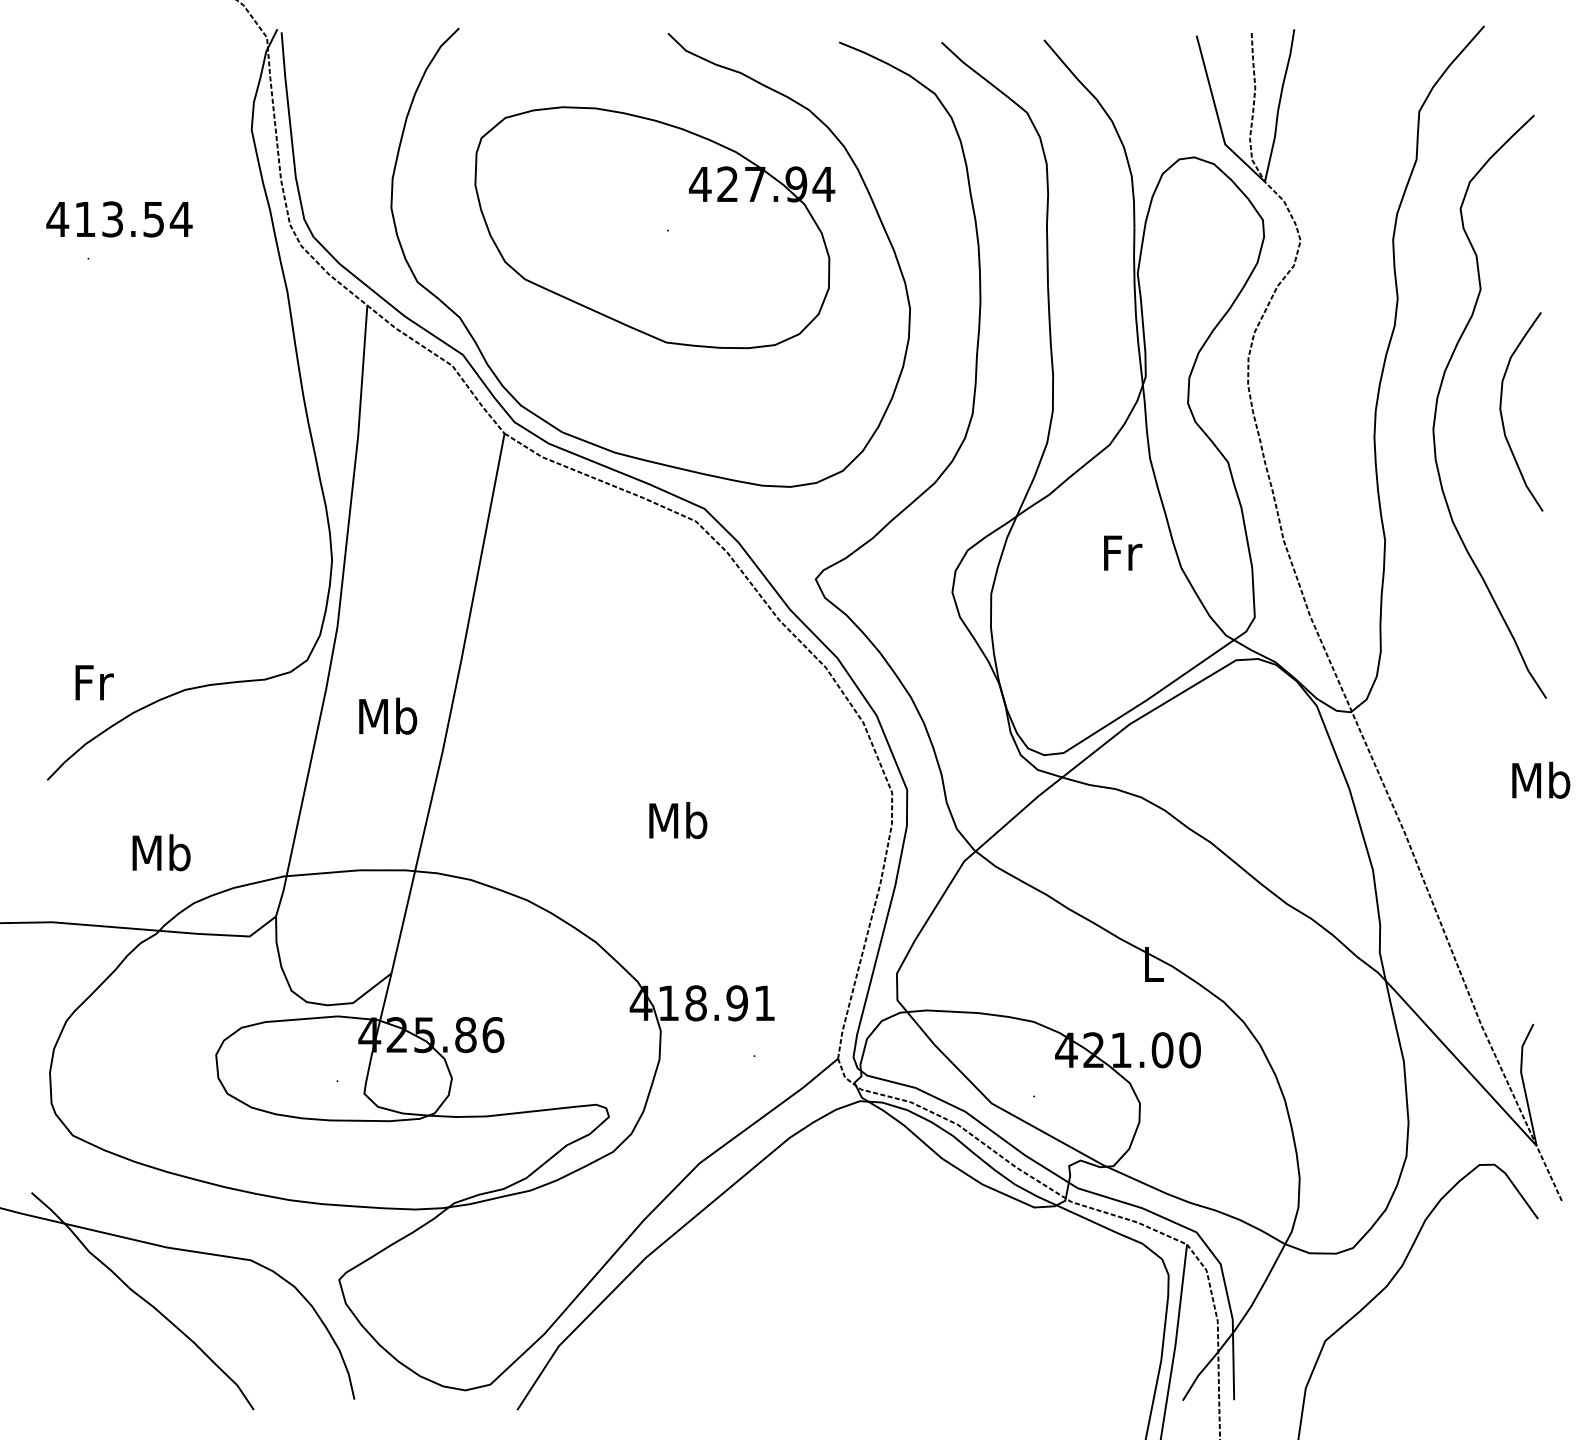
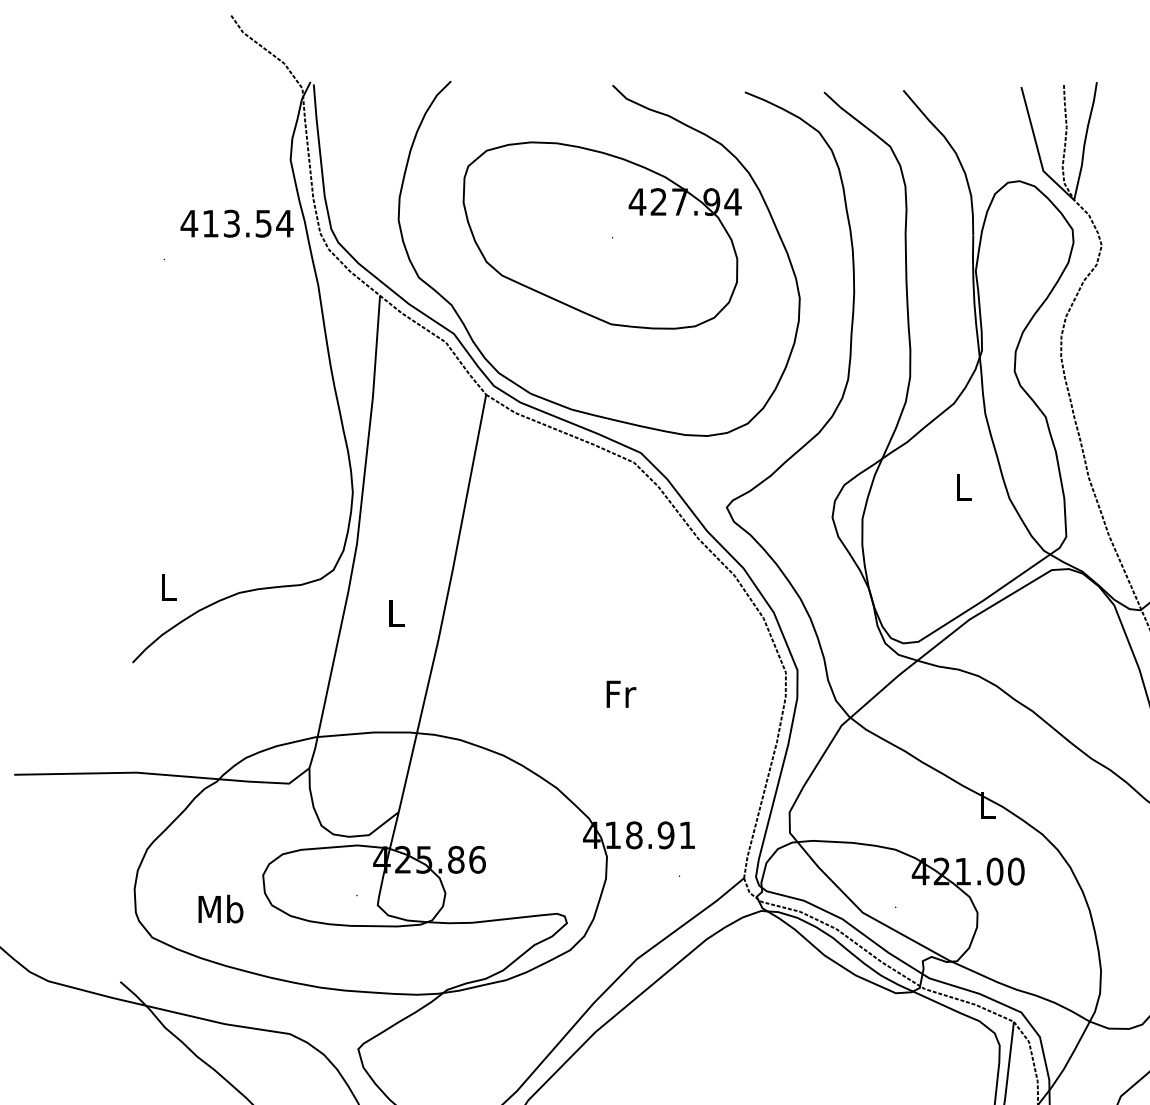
text: (119, 219) -> (237, 223), moved
text: (1123, 552) -> (964, 486), Fr -> L
text: (94, 682) -> (169, 587), Fr -> L
text: (388, 715) -> (396, 612), Mb -> L
text: (678, 820) -> (620, 693), Mb -> Fr
text: (161, 852) -> (220, 908), moved

